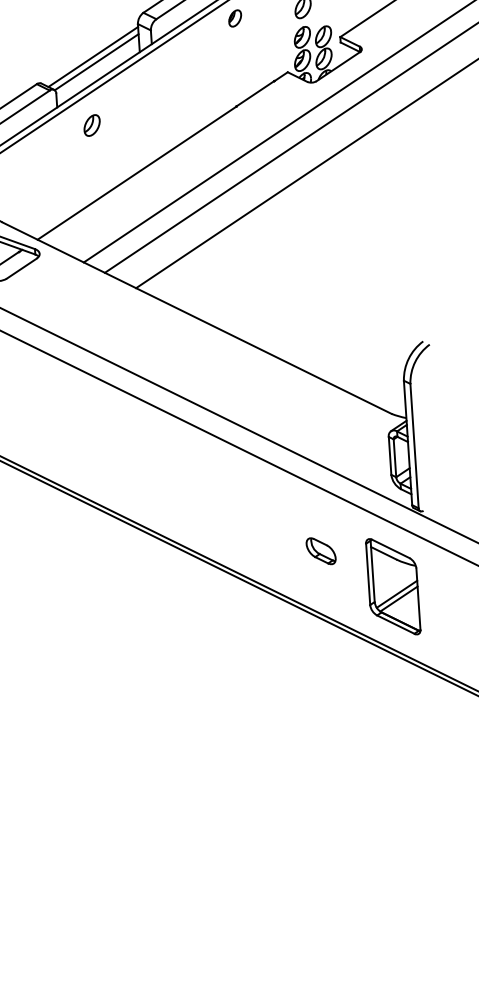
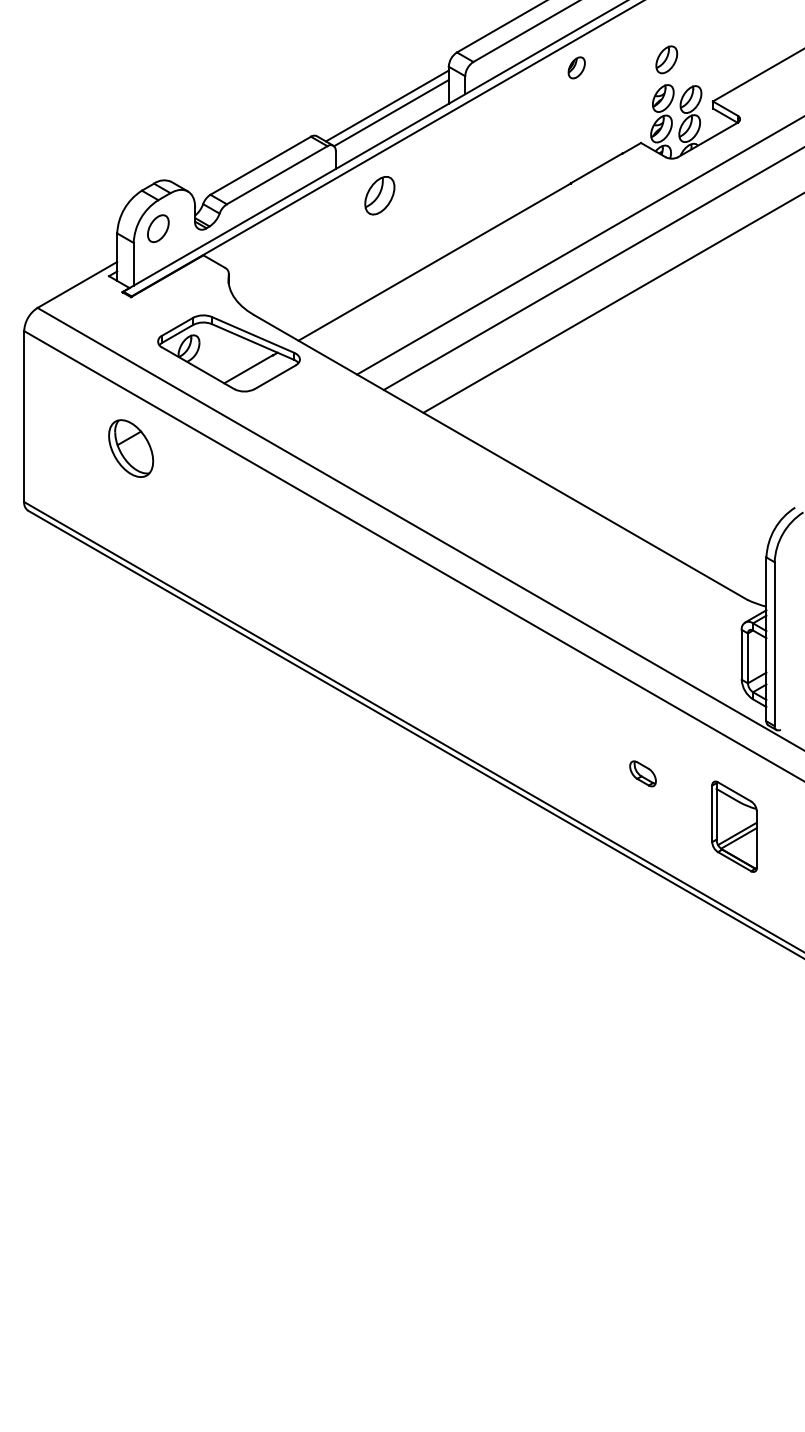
part: (91, 125) -> (379, 195), size x1.4
part: (320, 551) -> (642, 773), size x0.7
part: (393, 586) -> (734, 826), size x0.7

